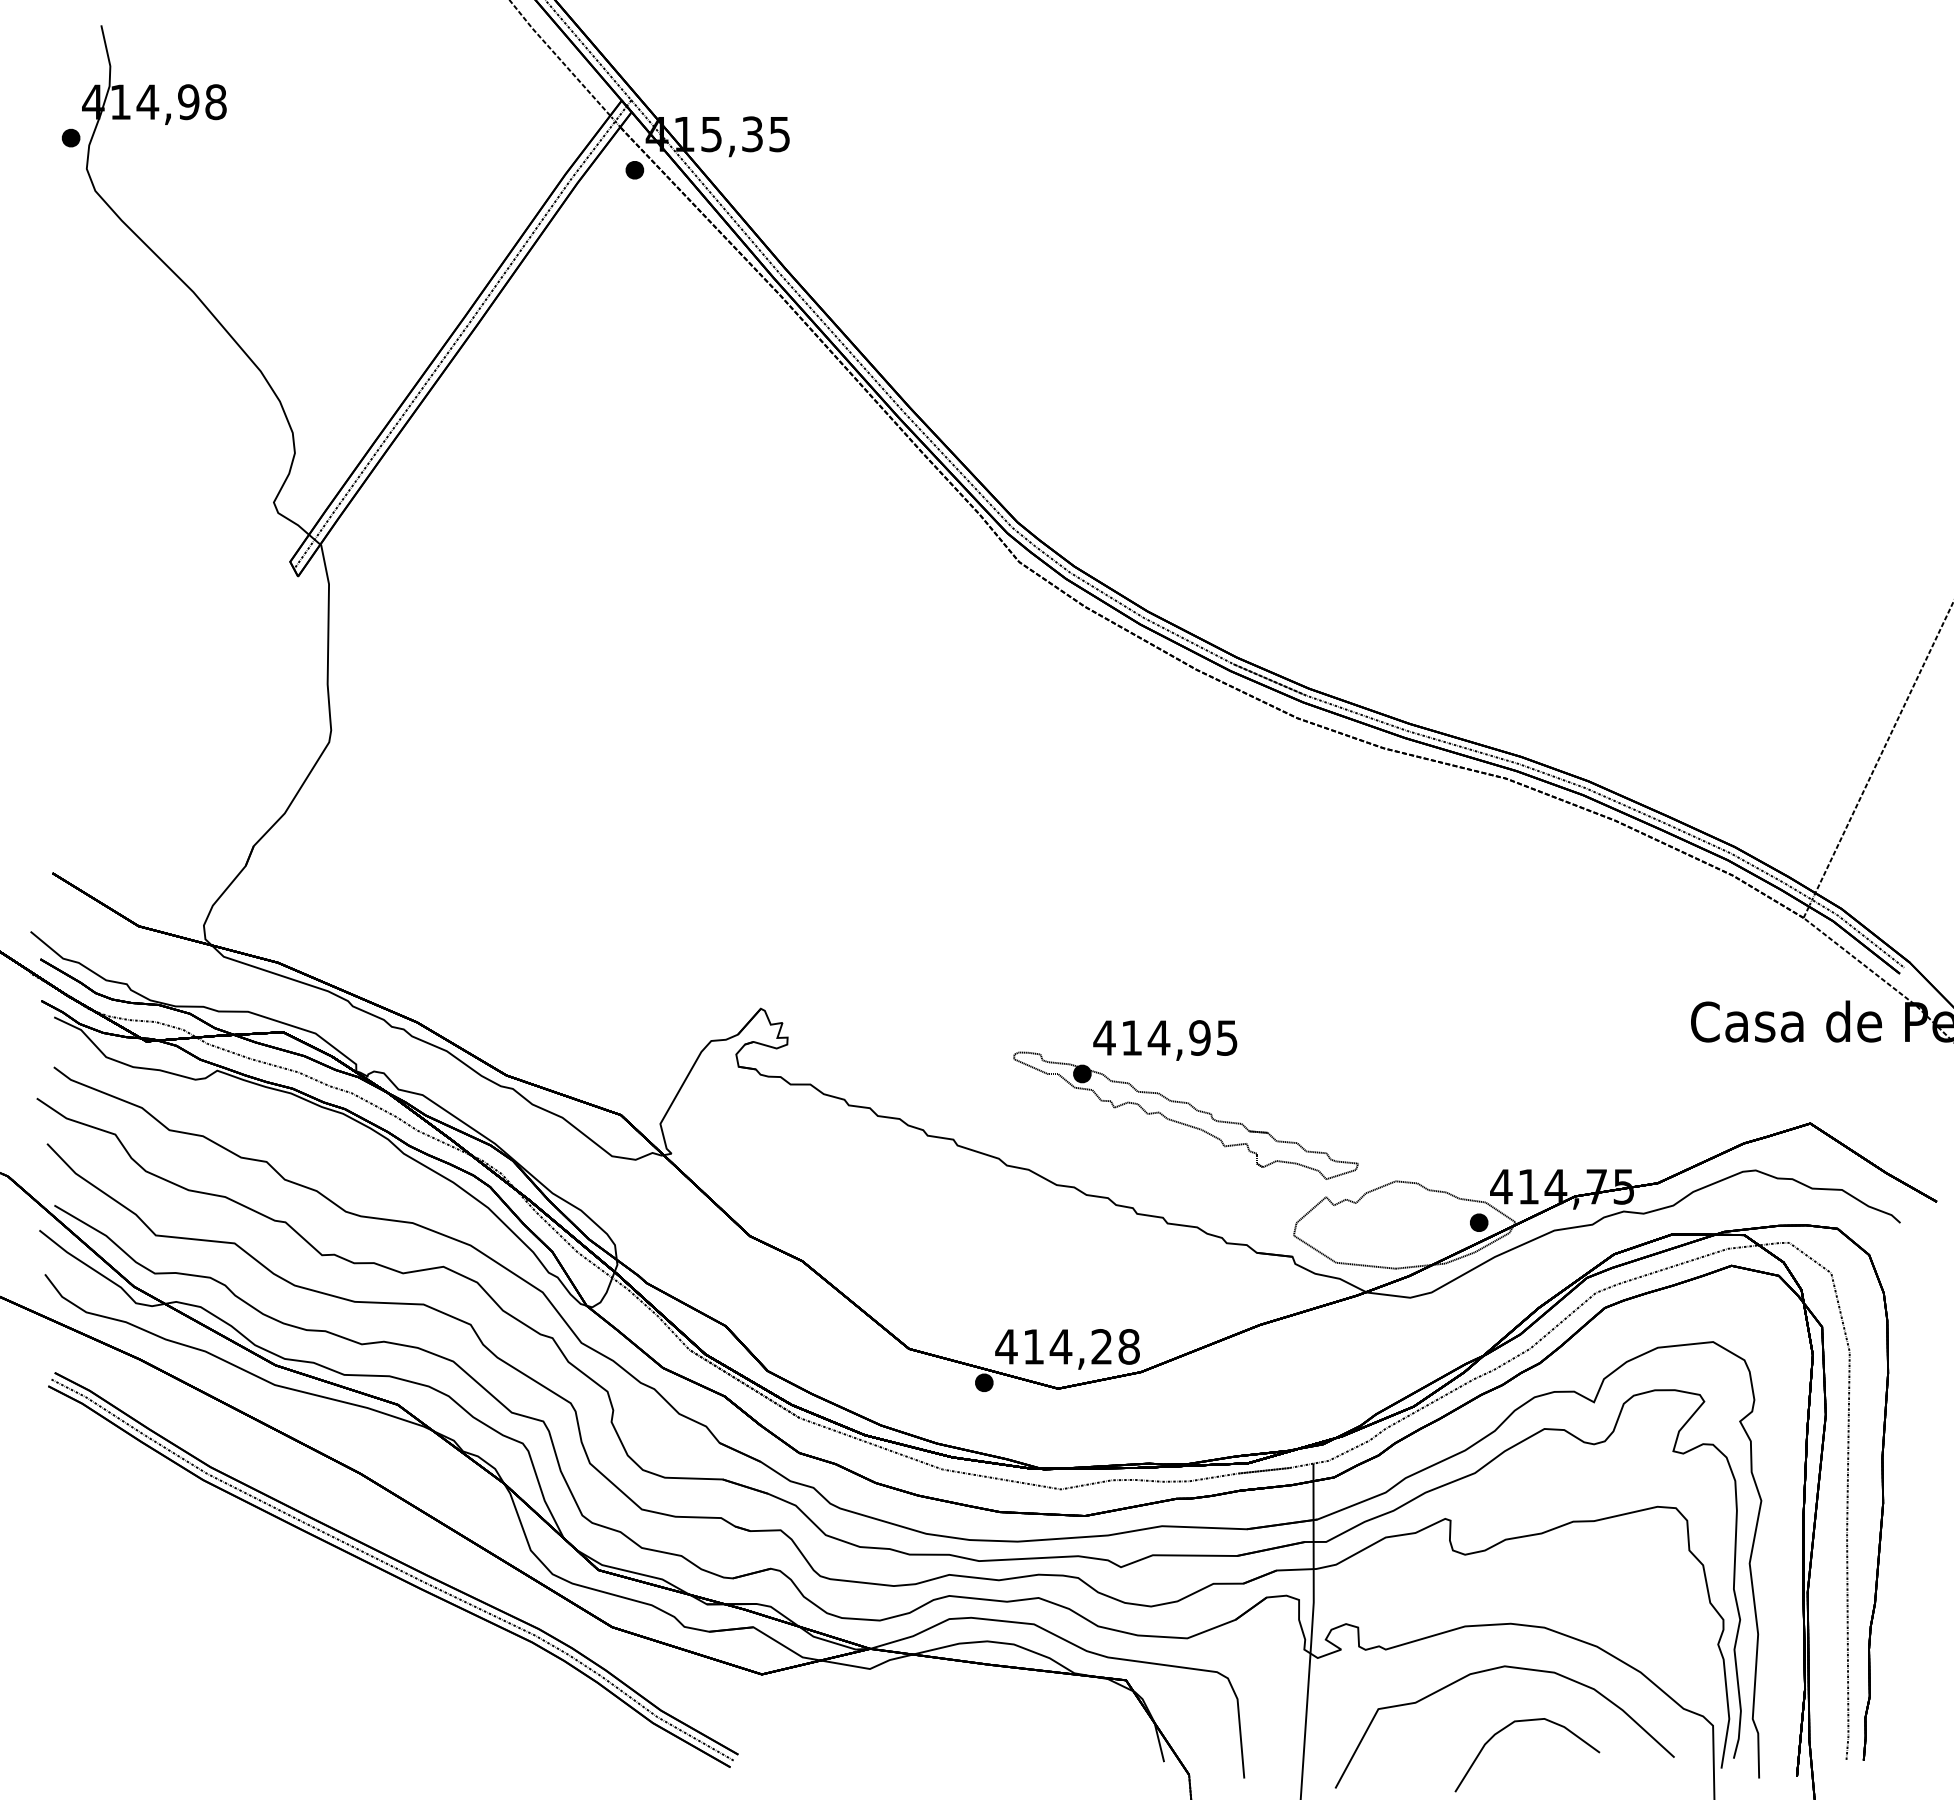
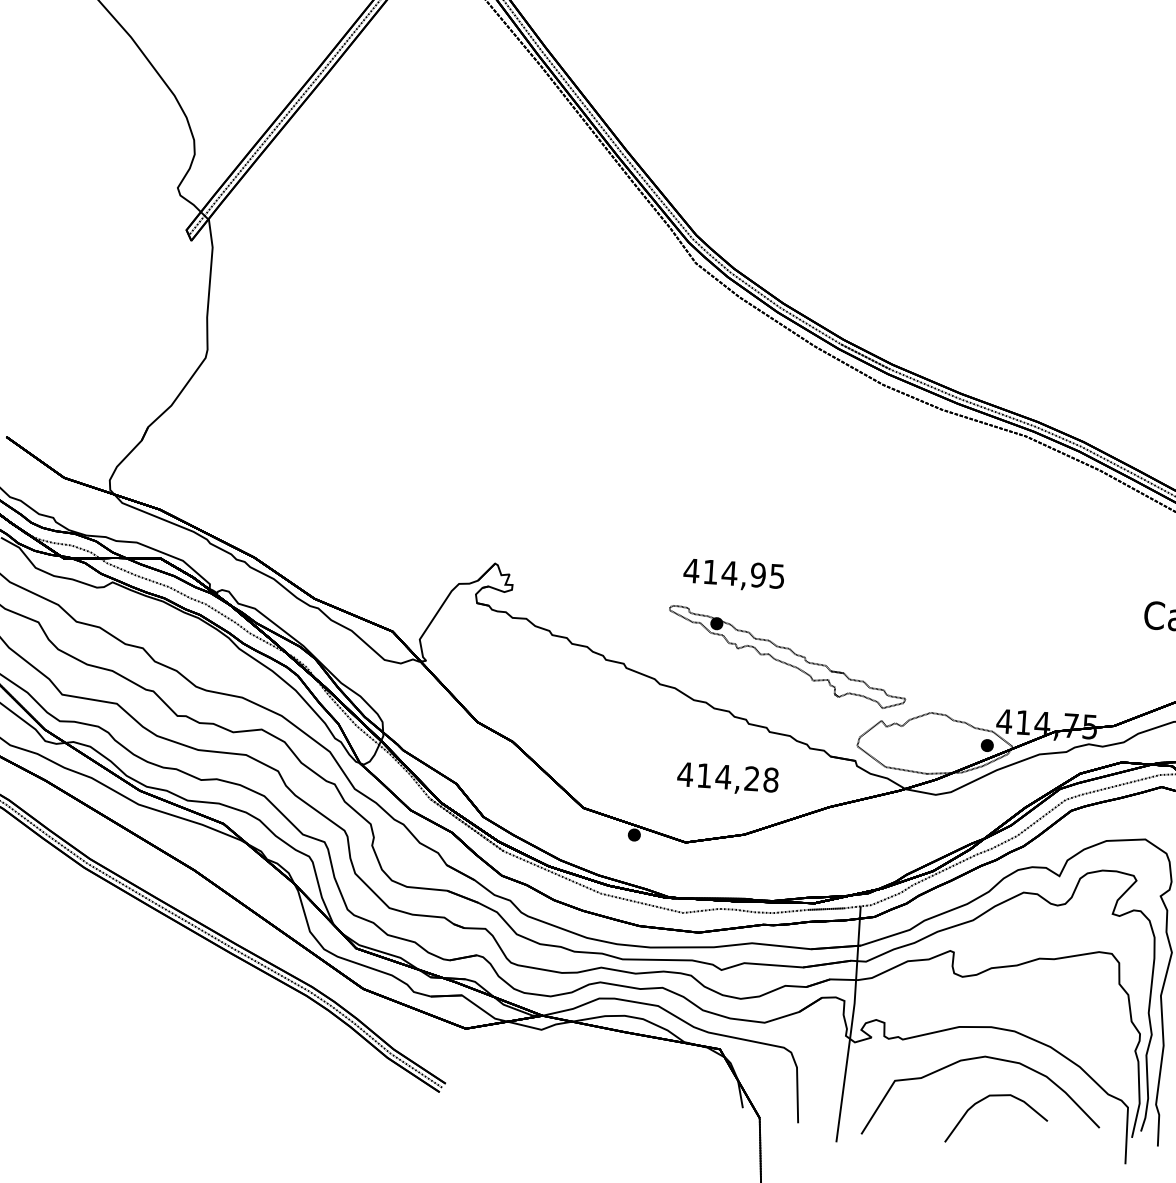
text: (1165, 1040) -> (734, 575), moved
text: (1067, 1349) -> (727, 779), moved

